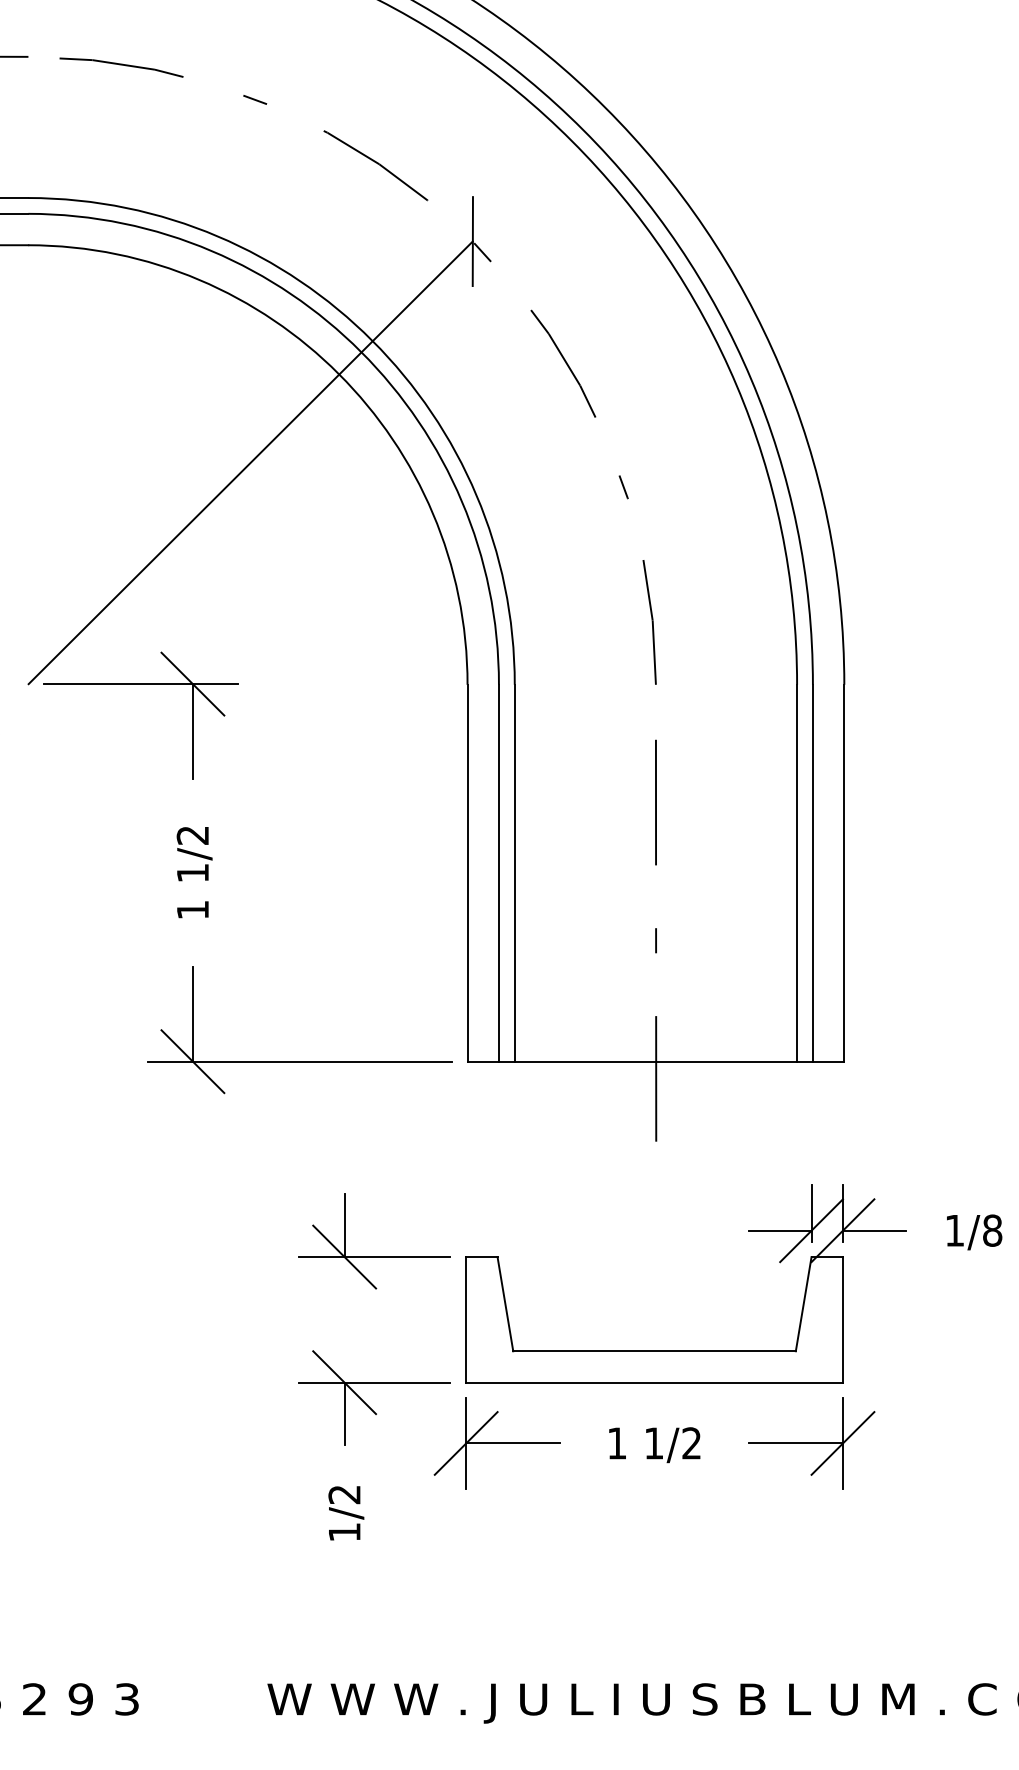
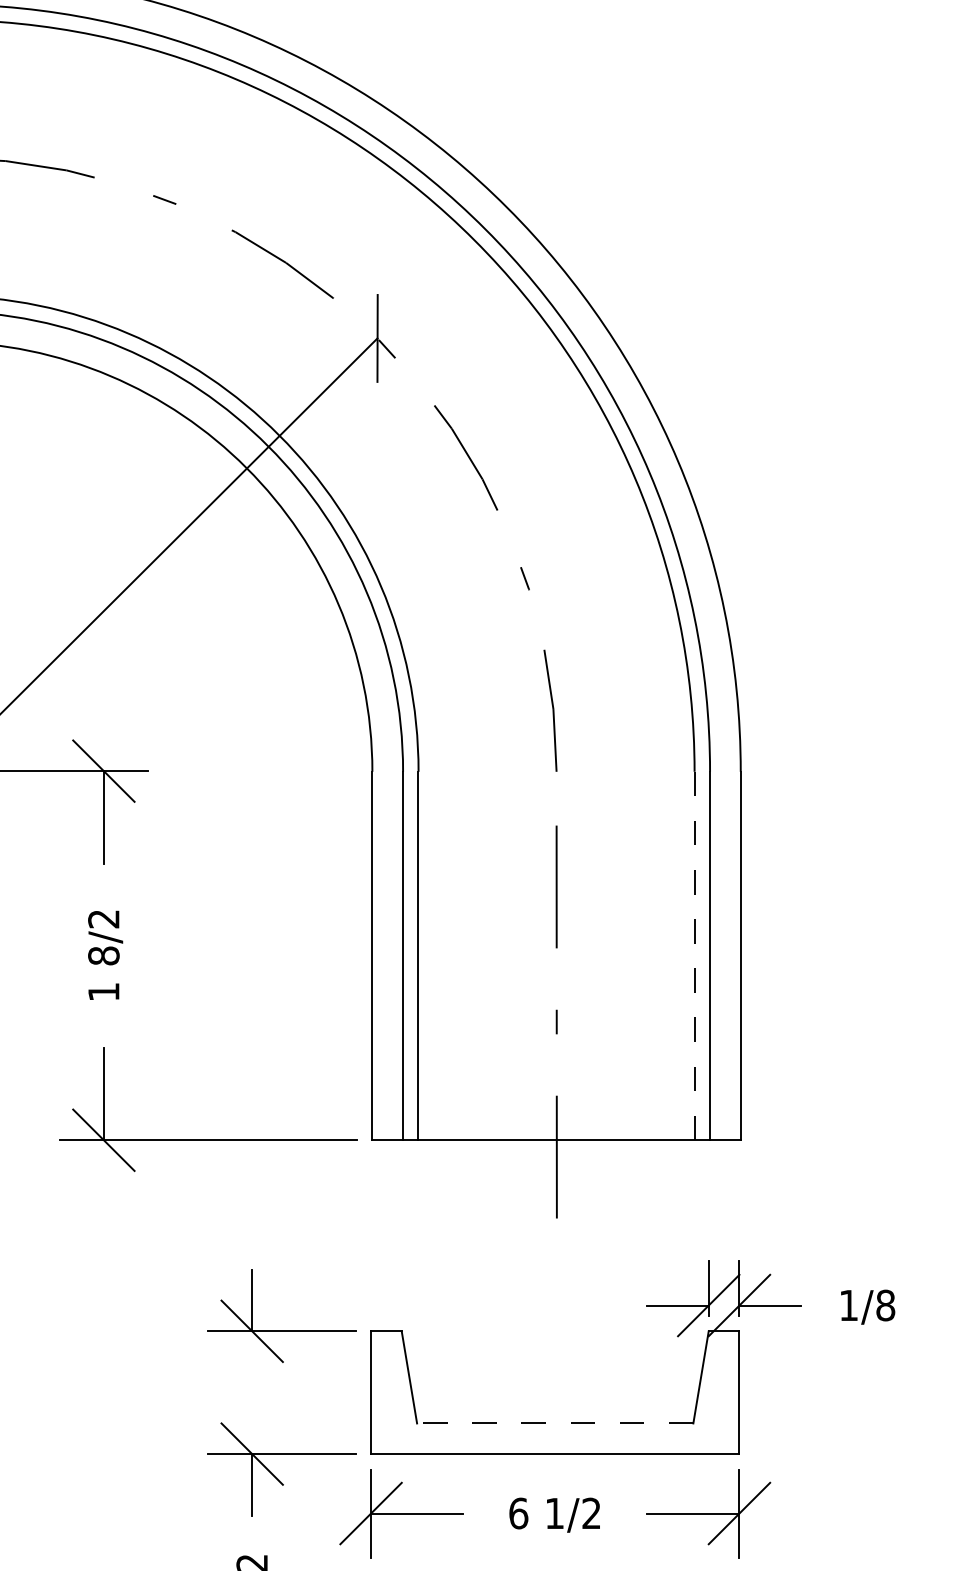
text: (192, 872) -> (103, 955), 1/2 -> 8/2
line: (797, 872) -> (694, 955), solid -> dashed
line: (654, 1351) -> (555, 1423), solid -> dashed
text: (617, 1443) -> (519, 1513), 1 -> 6

